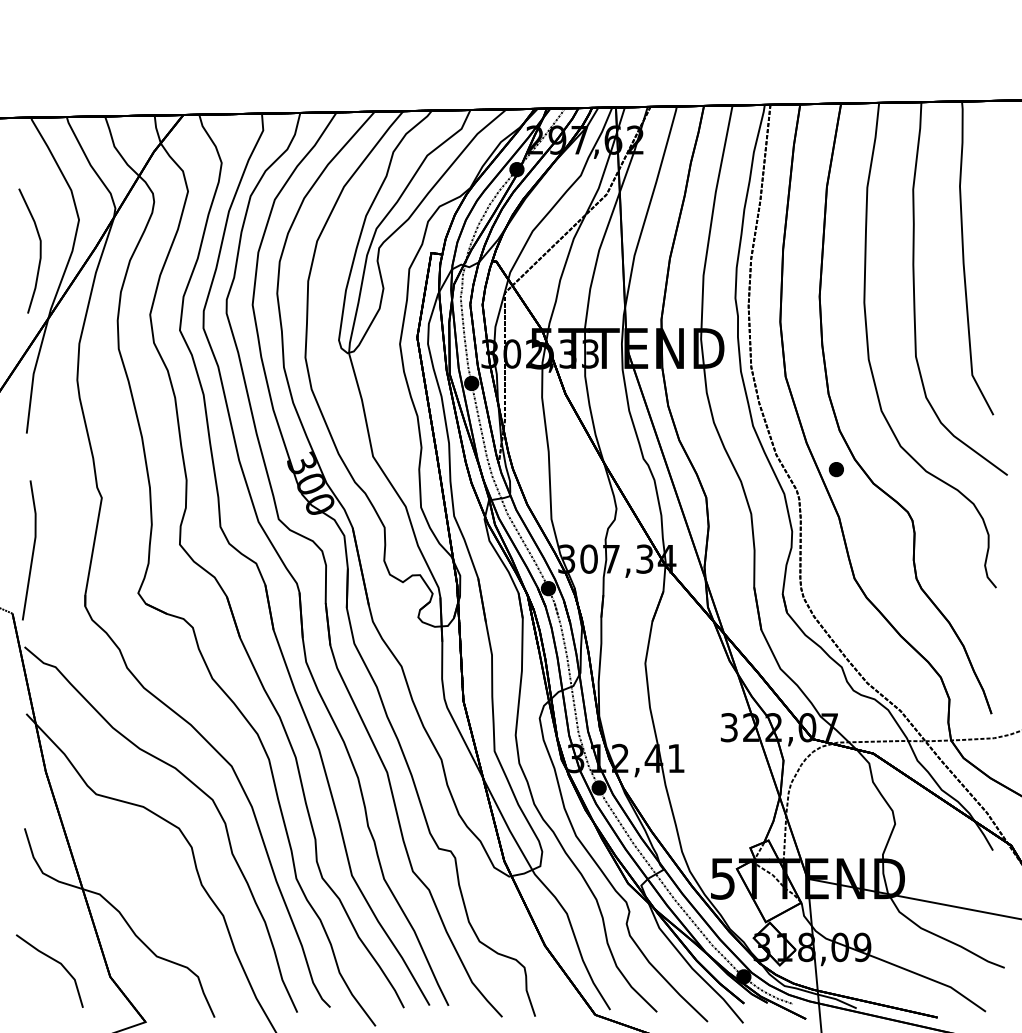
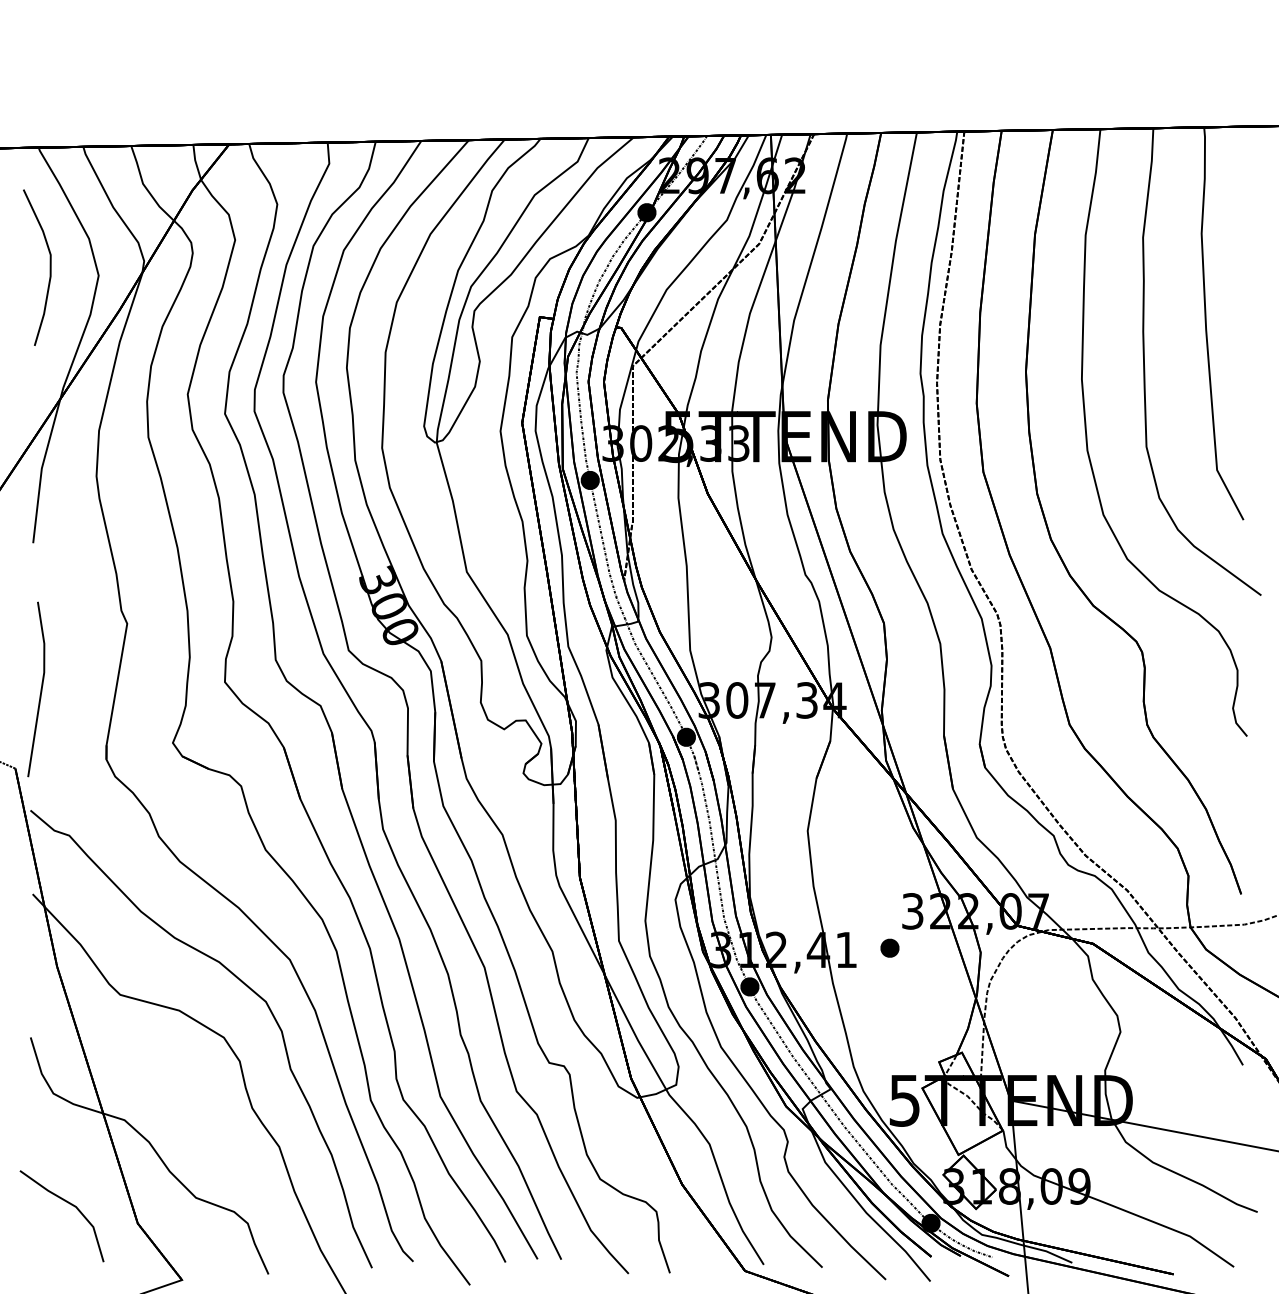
curve: (39, 250) -> (49, 267), moved
part: (836, 468) -> (889, 947), moved

